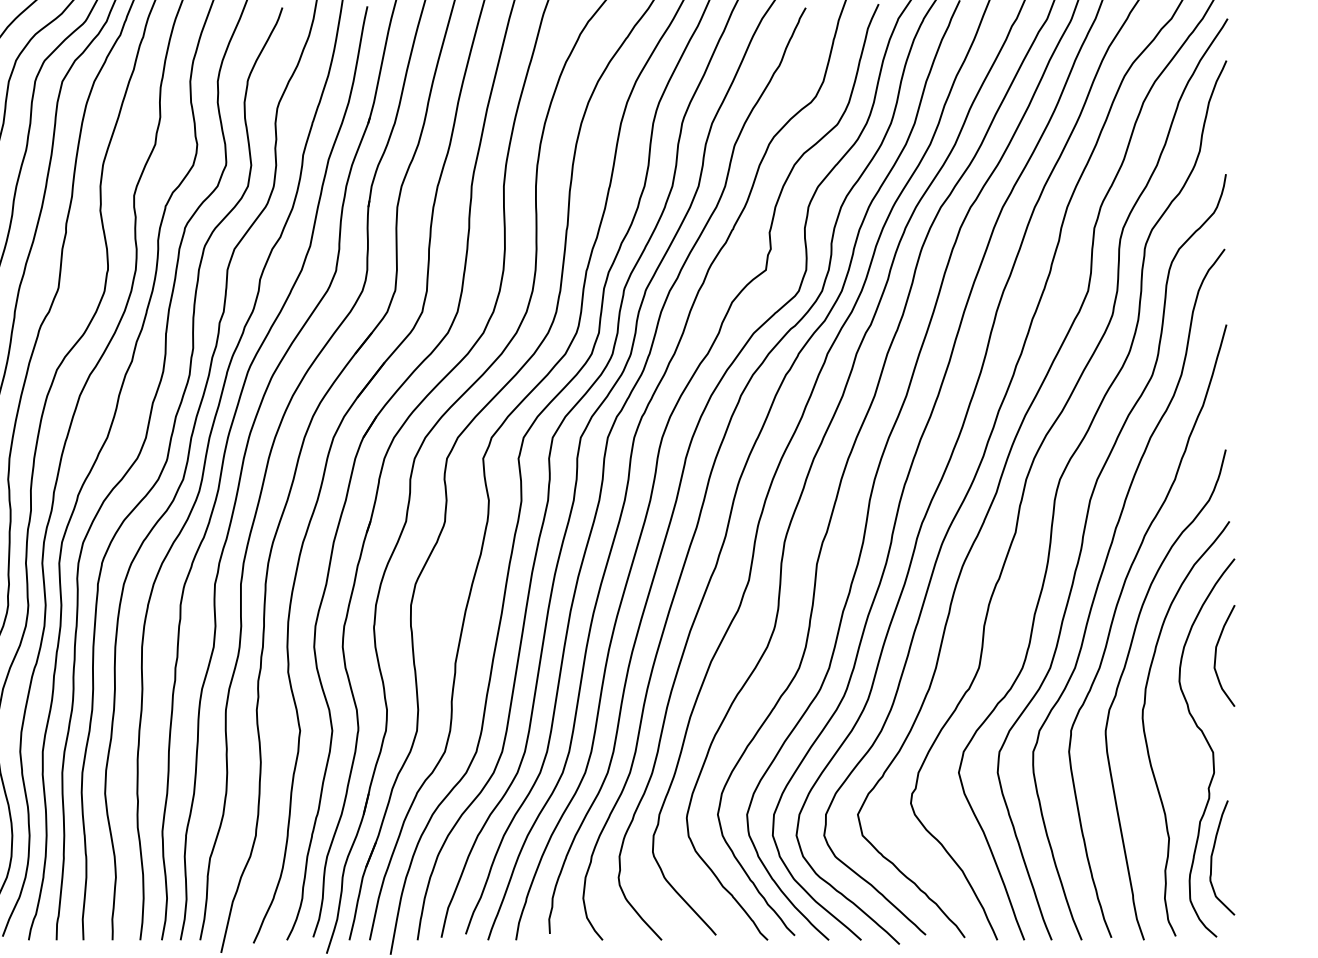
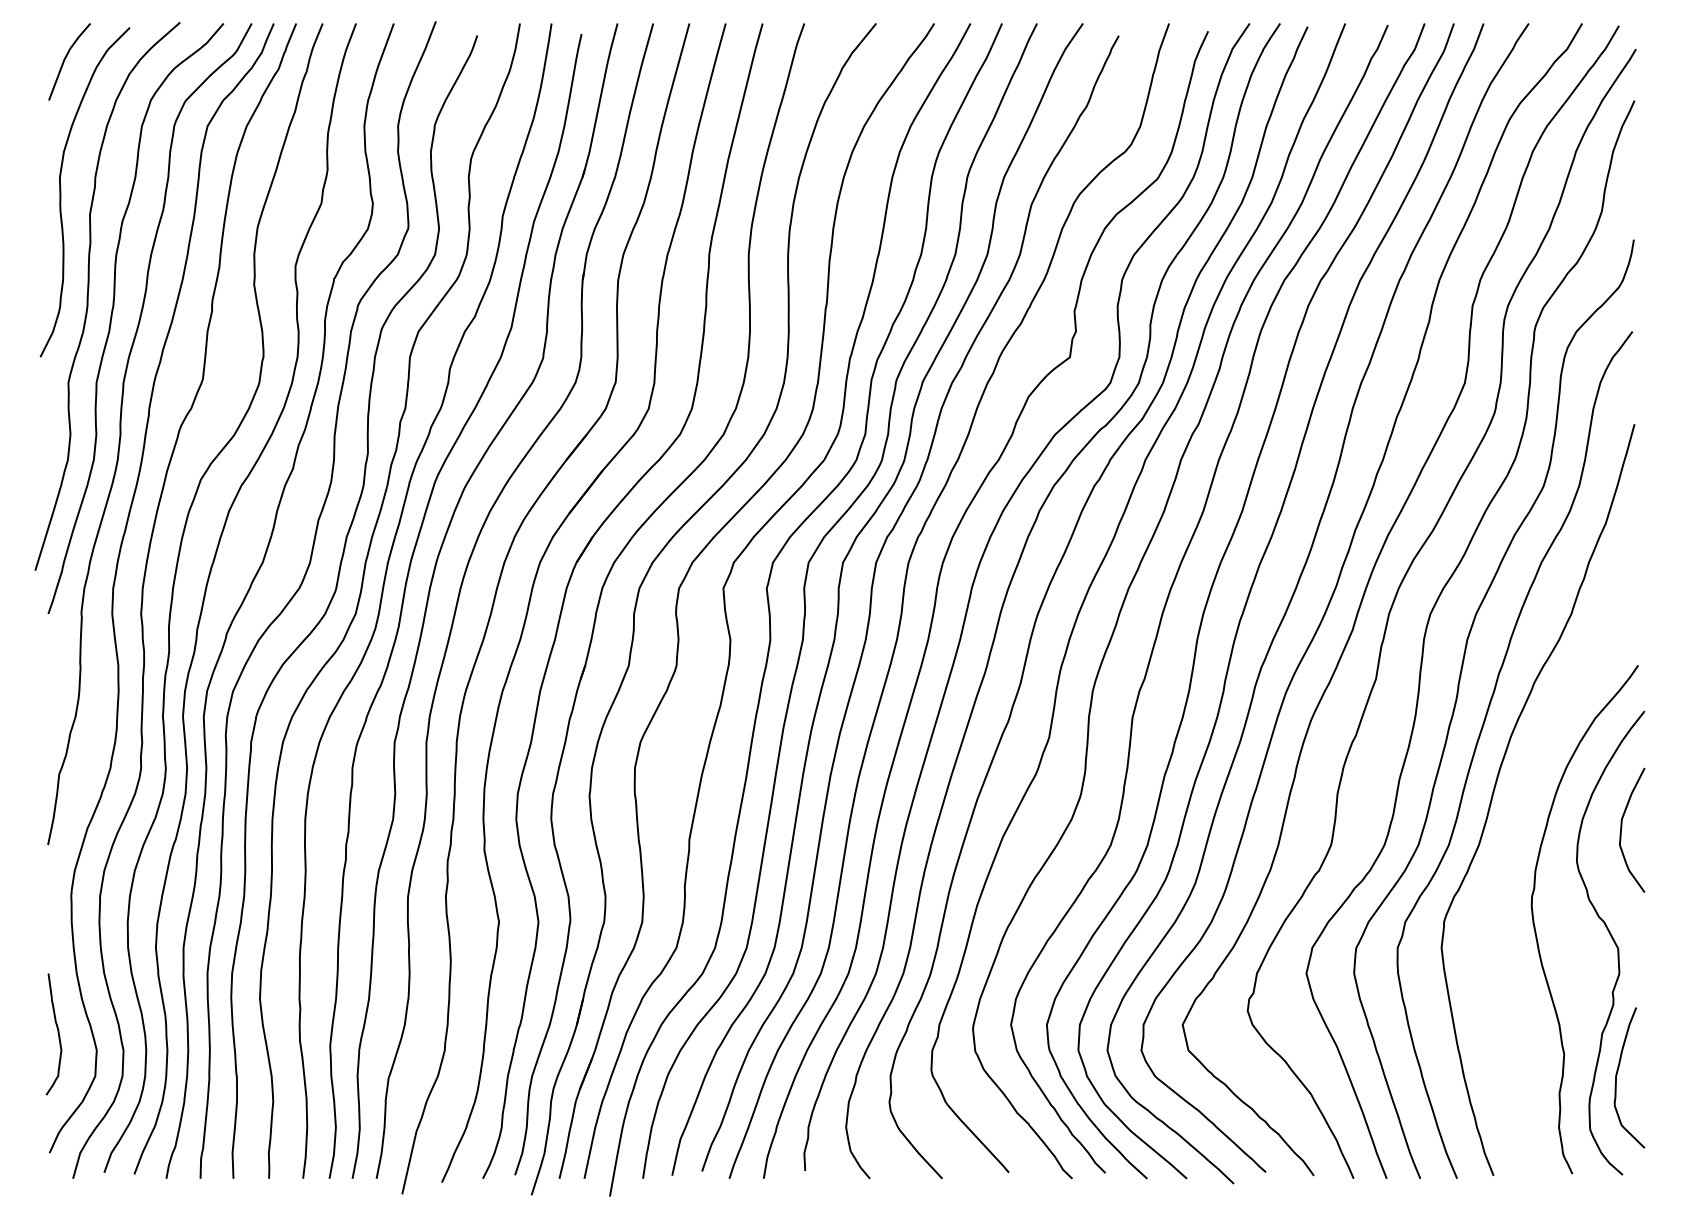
curve: (1121, 678) -> (1505, 858), removed

